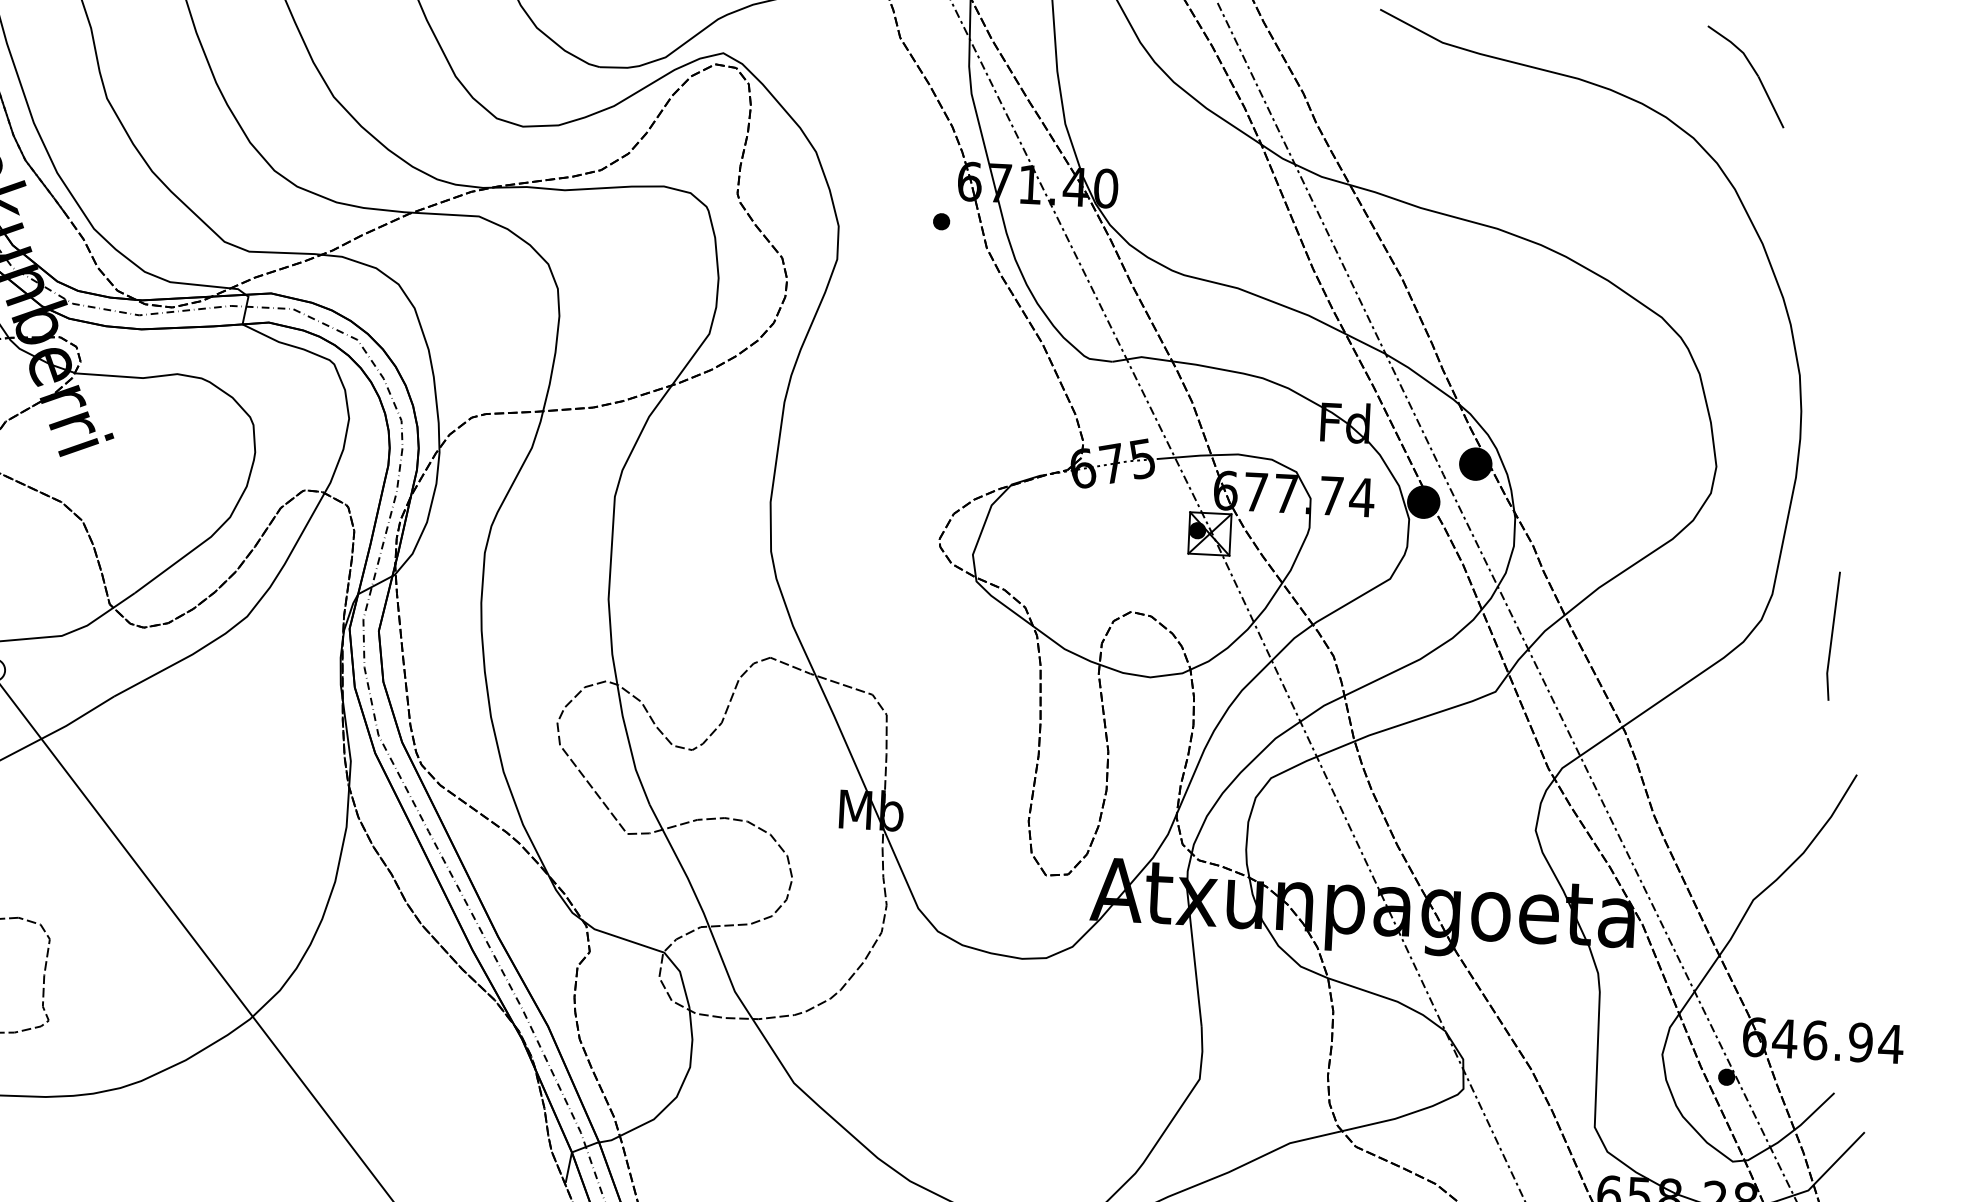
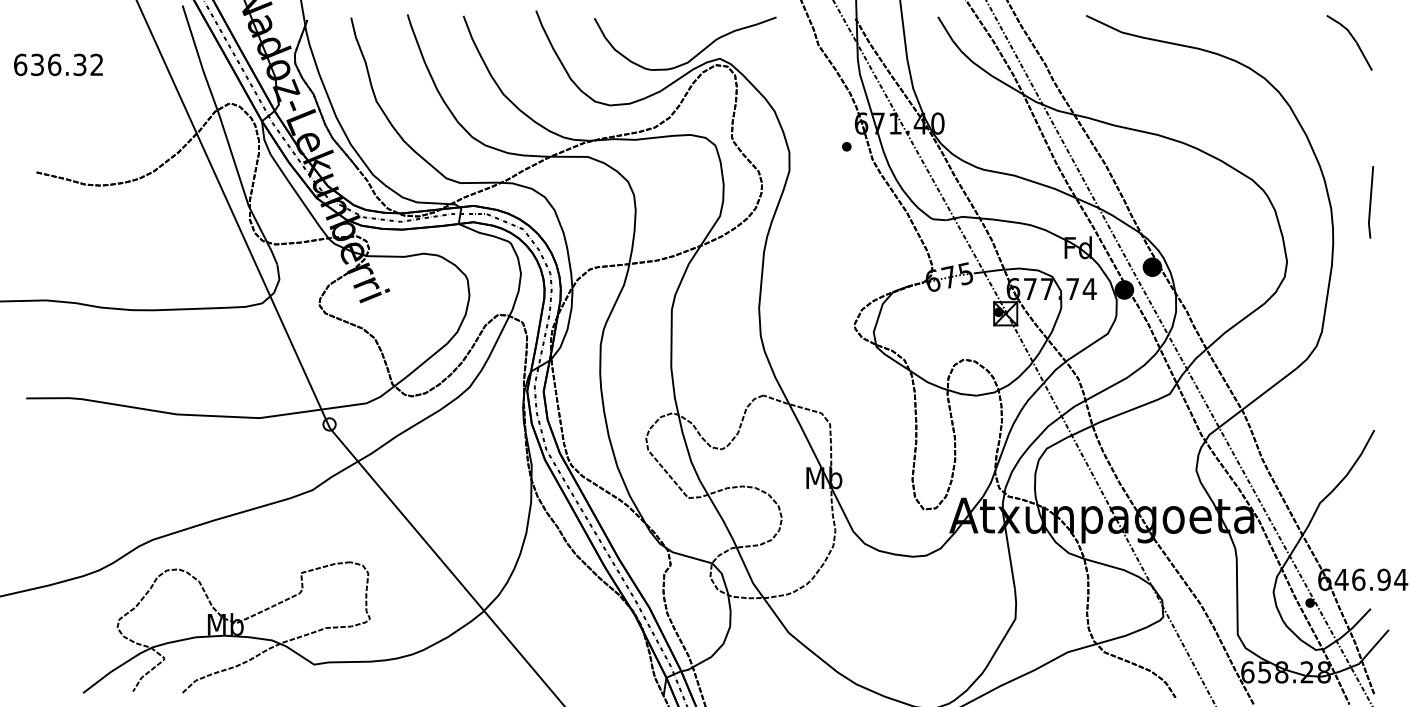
part: (1745, 76) -> (1349, 42), moved
line: (1833, 636) -> (1371, 202), moved

